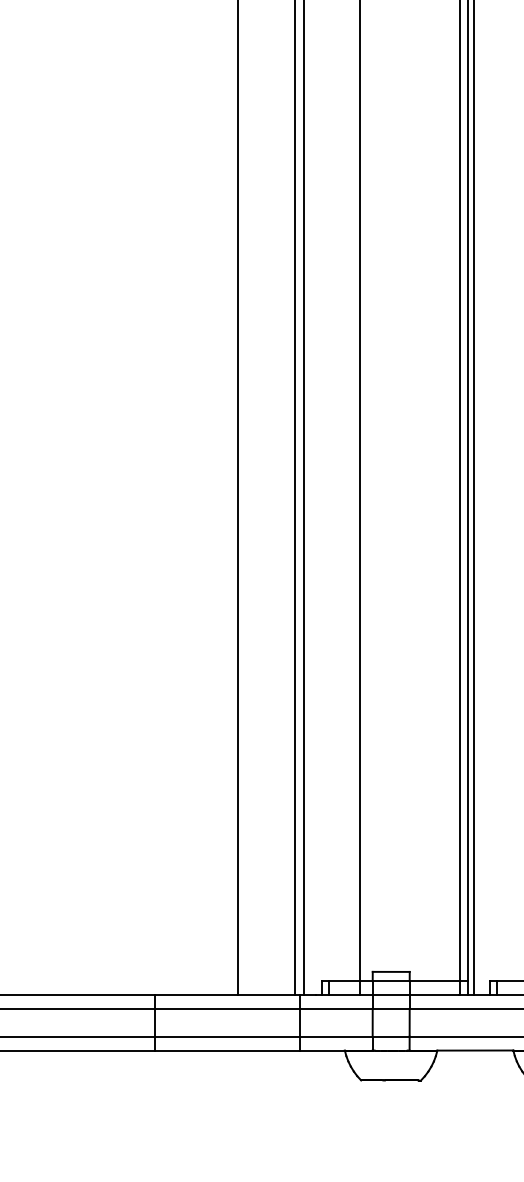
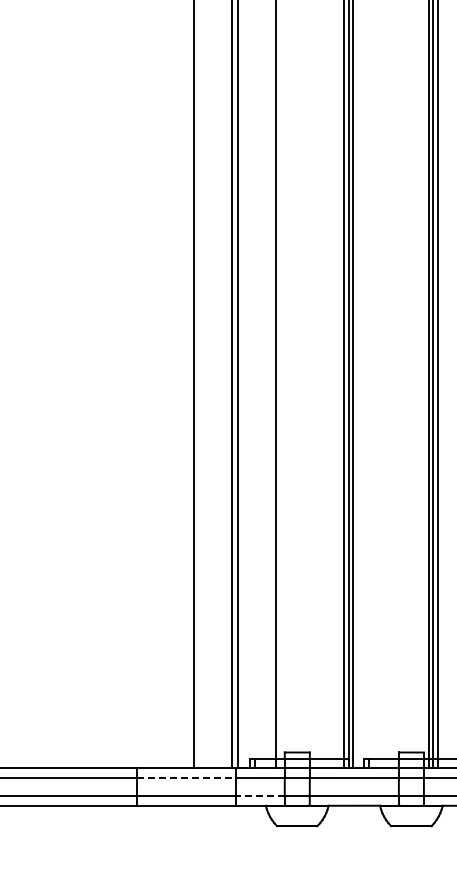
line: (227, 1008) -> (186, 777), solid -> dashed
line: (335, 1036) -> (259, 796), solid -> dashed

